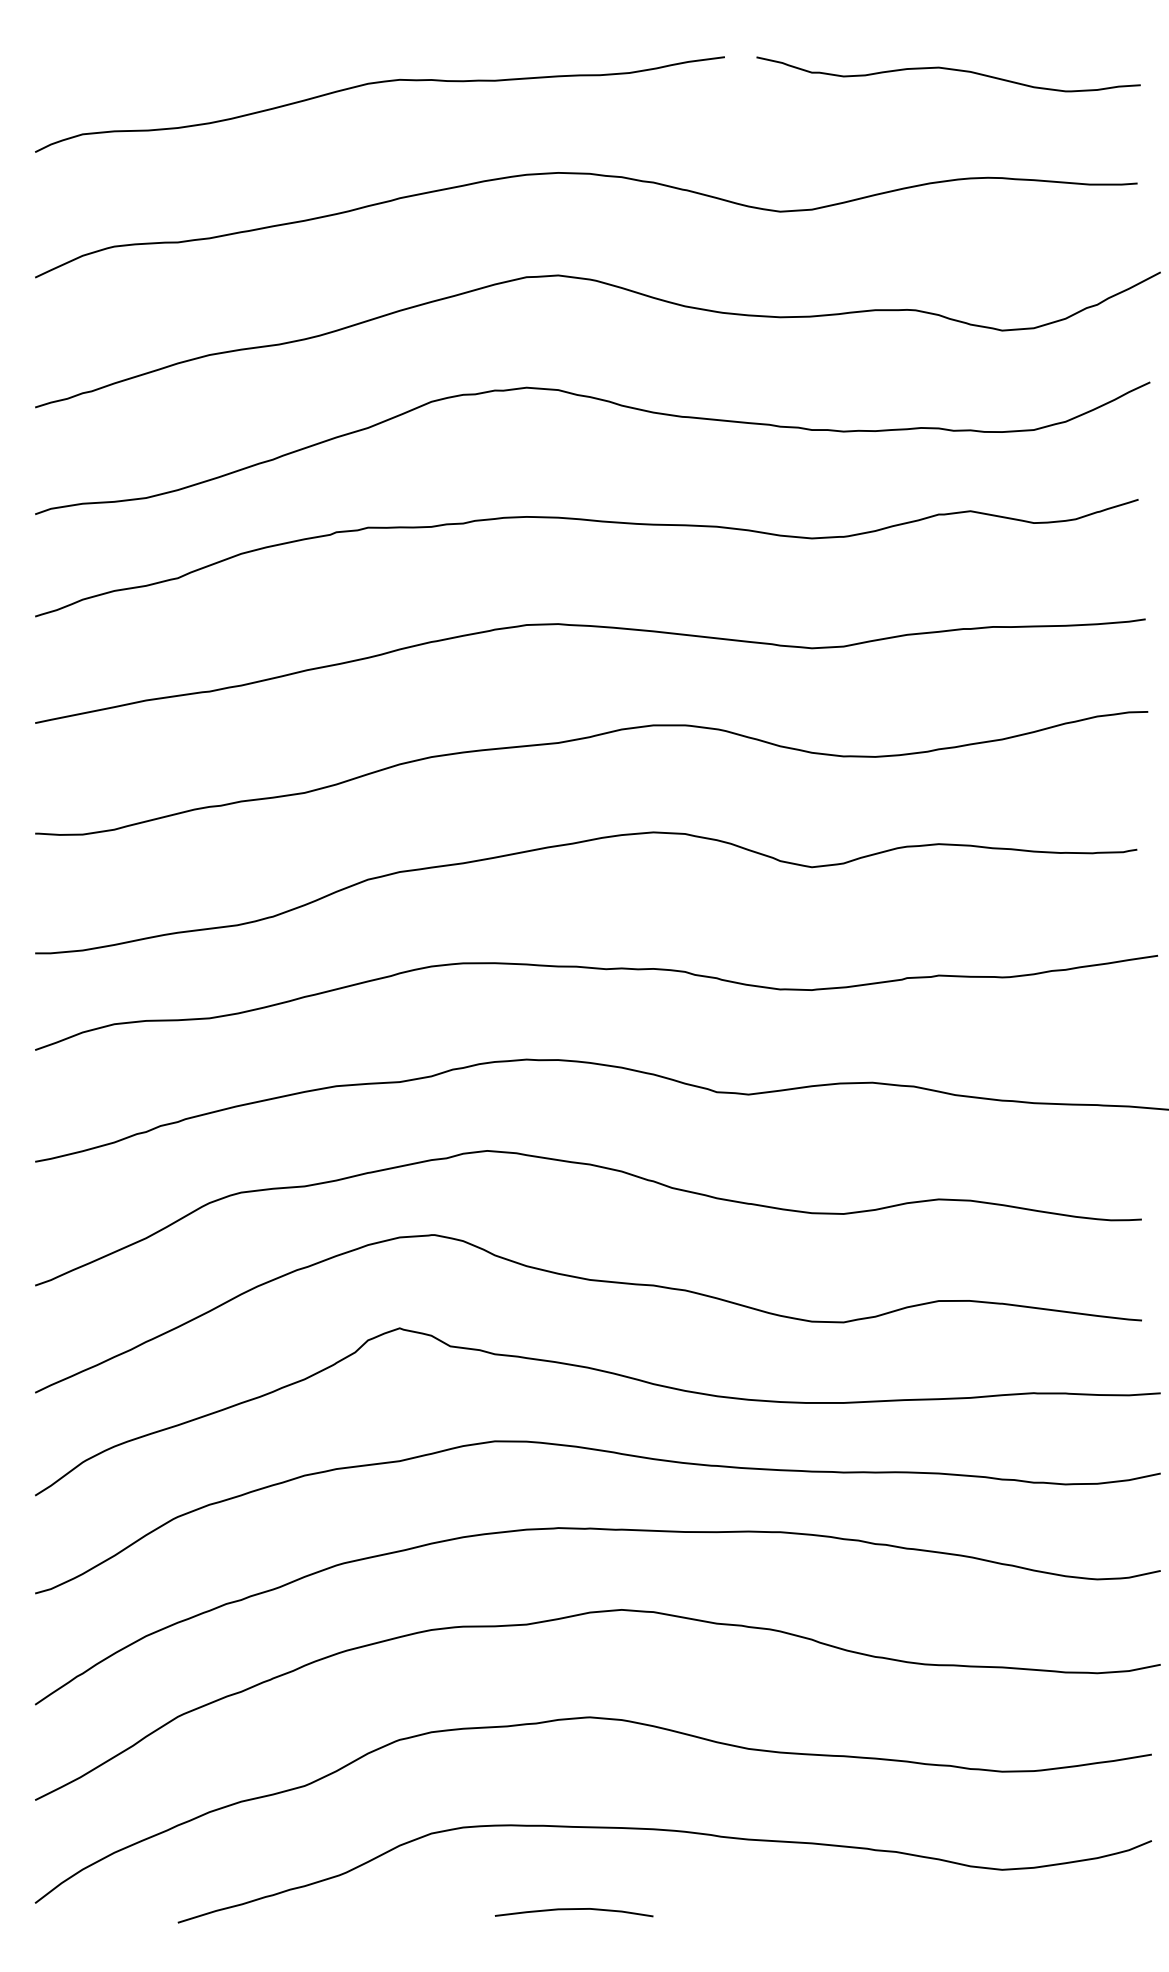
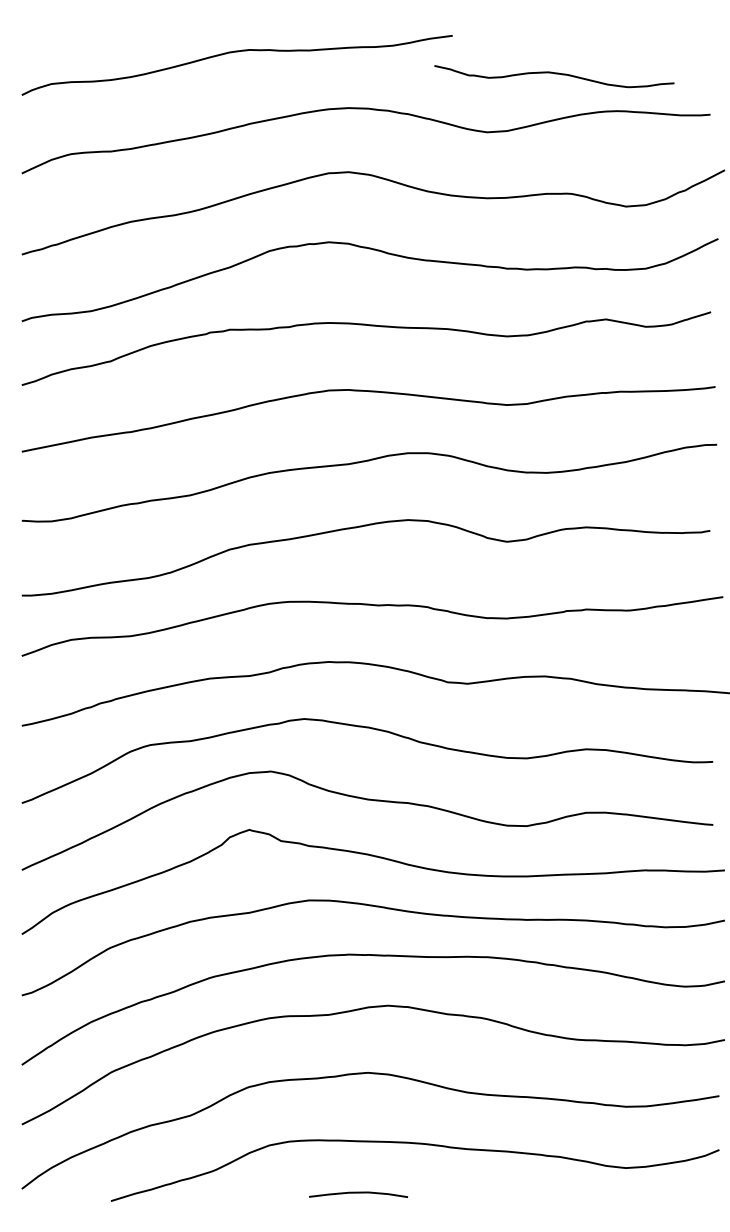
curve: (948, 71) -> (554, 74), moved

